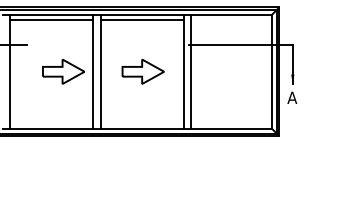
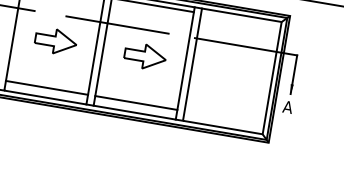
line: (110, 45) -> (117, 25), added
part: (63, 71) -> (55, 41), moved
line: (51, 118) -> (47, 87), added
line: (141, 118) -> (135, 102), added

